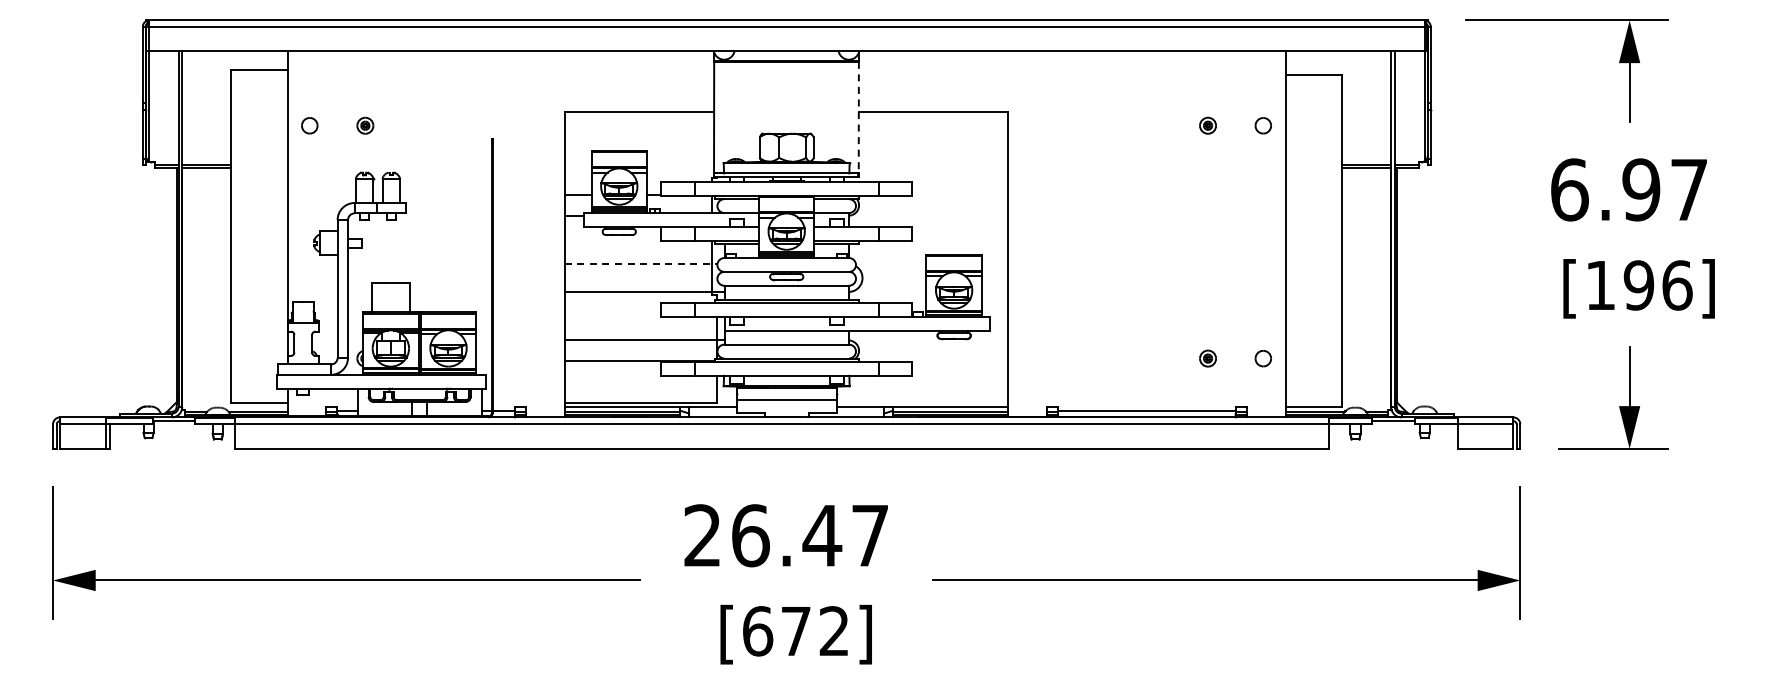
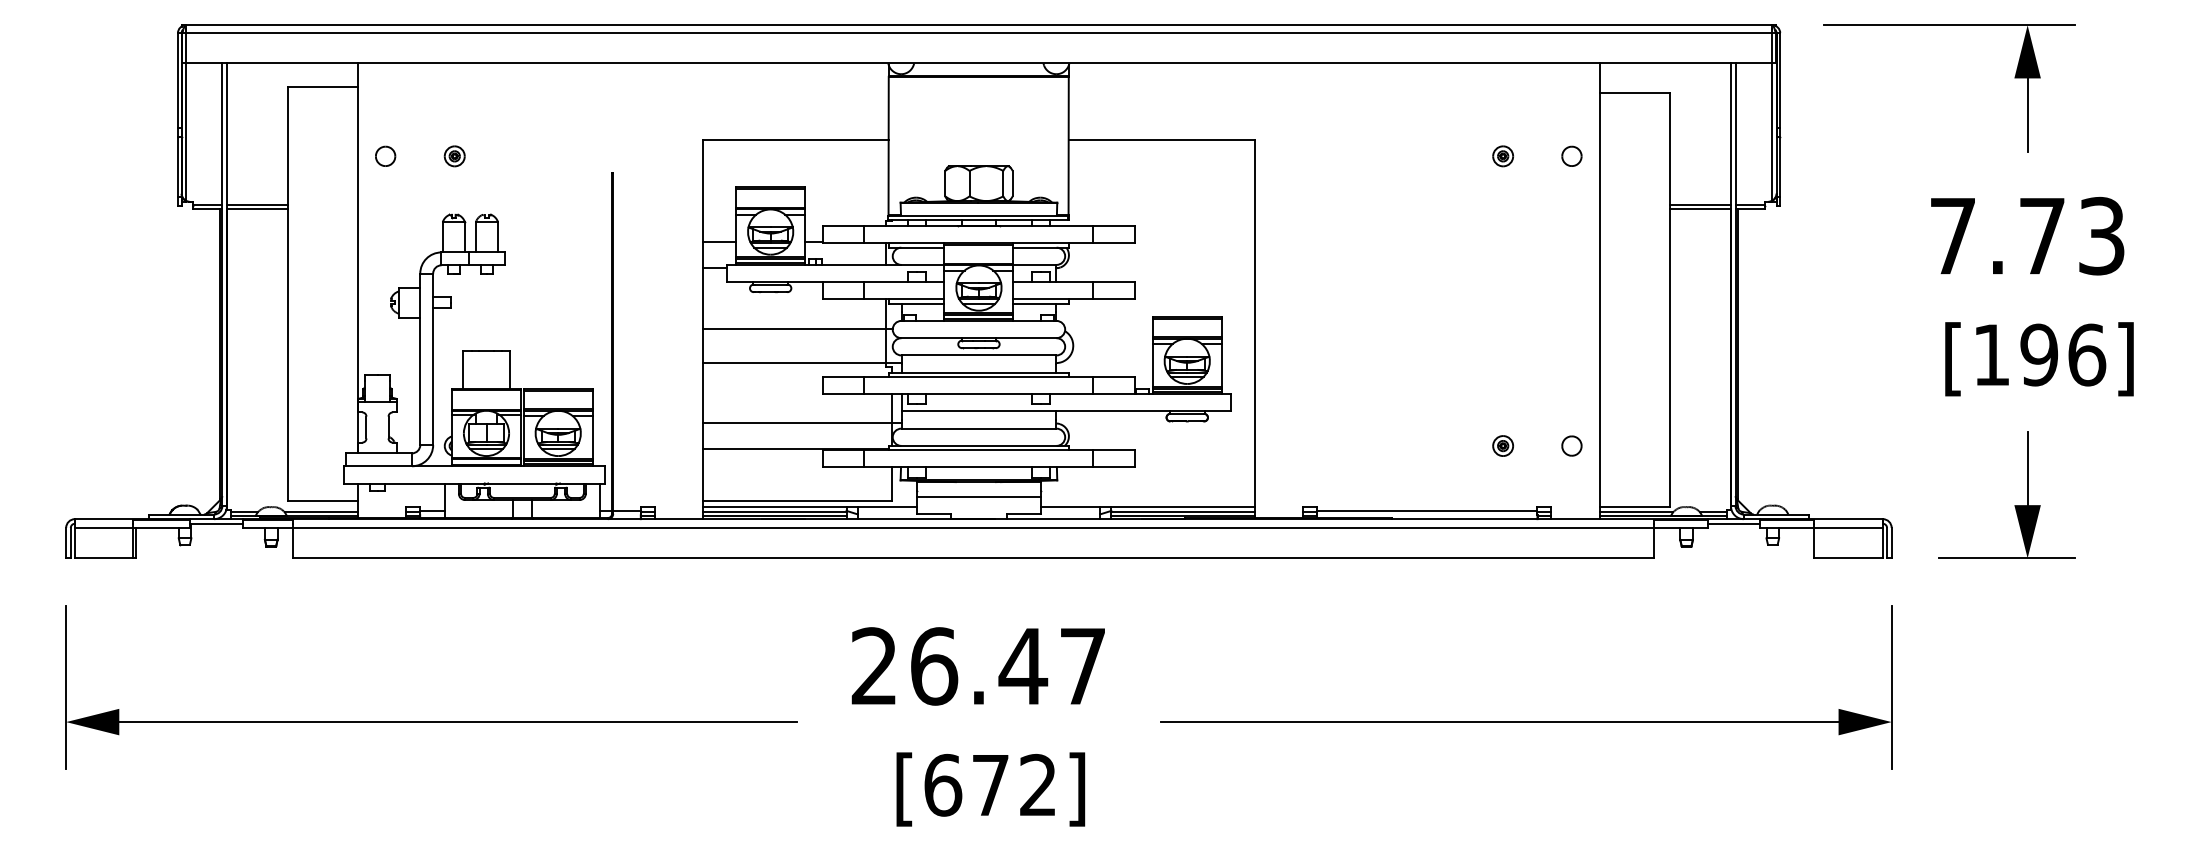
line: (858, 117) -> (1068, 146), dashed -> solid
text: (1629, 189) -> (2027, 235), 6.97 -> 7.73
line: (641, 264) -> (798, 328), dashed -> solid

